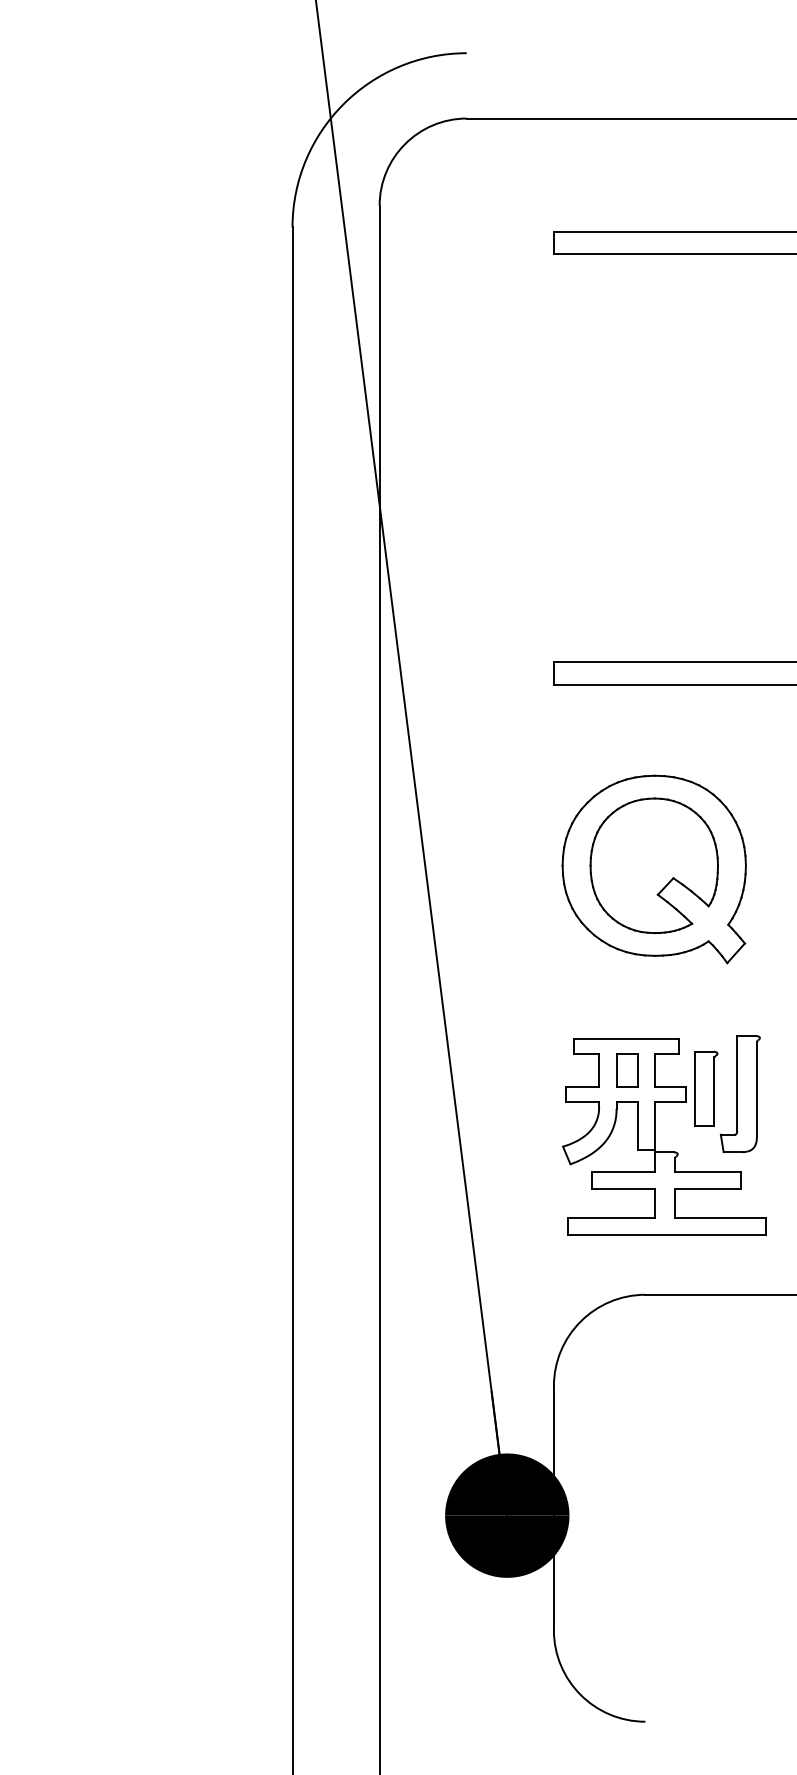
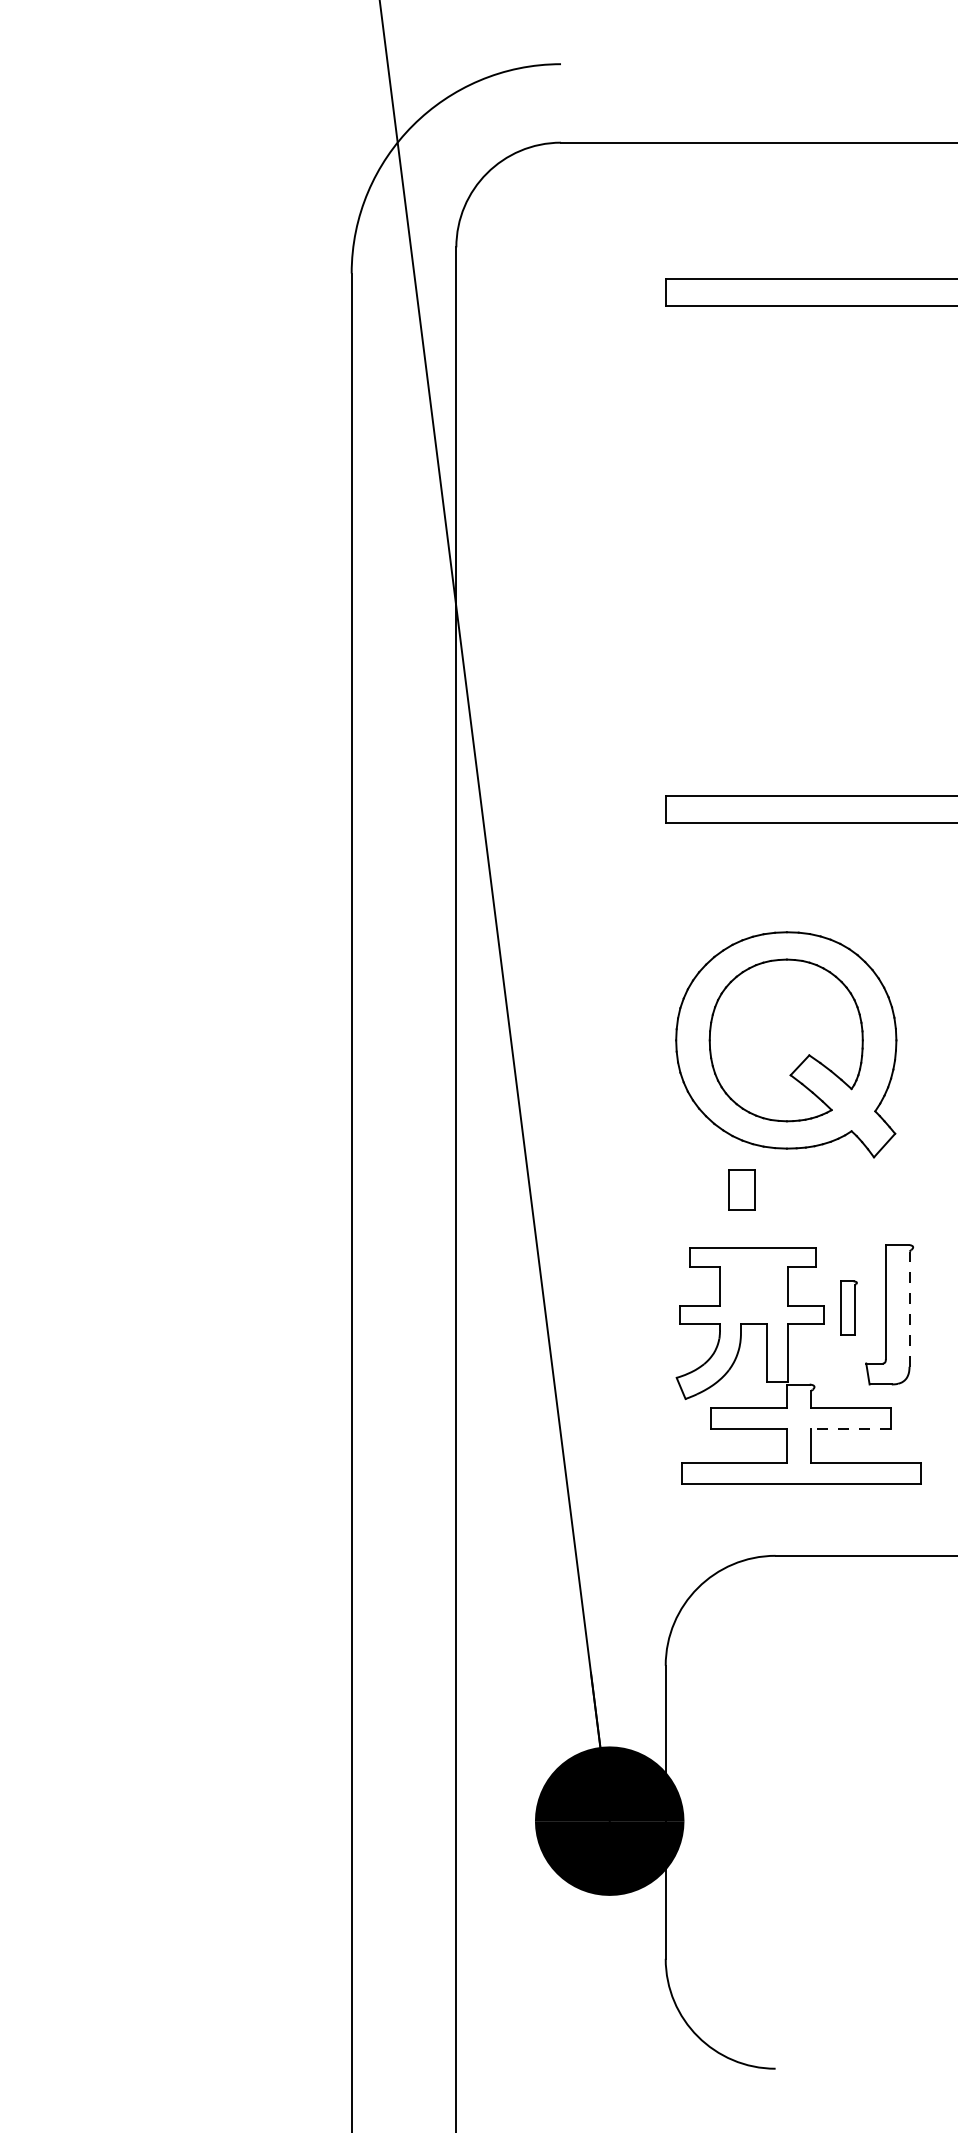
part: (627, 1070) -> (742, 1190), moved
part: (706, 1088) -> (849, 1307), size x0.6
line: (756, 1089) -> (909, 1309), solid -> dashed
line: (707, 1189) -> (850, 1429), solid -> dashed

